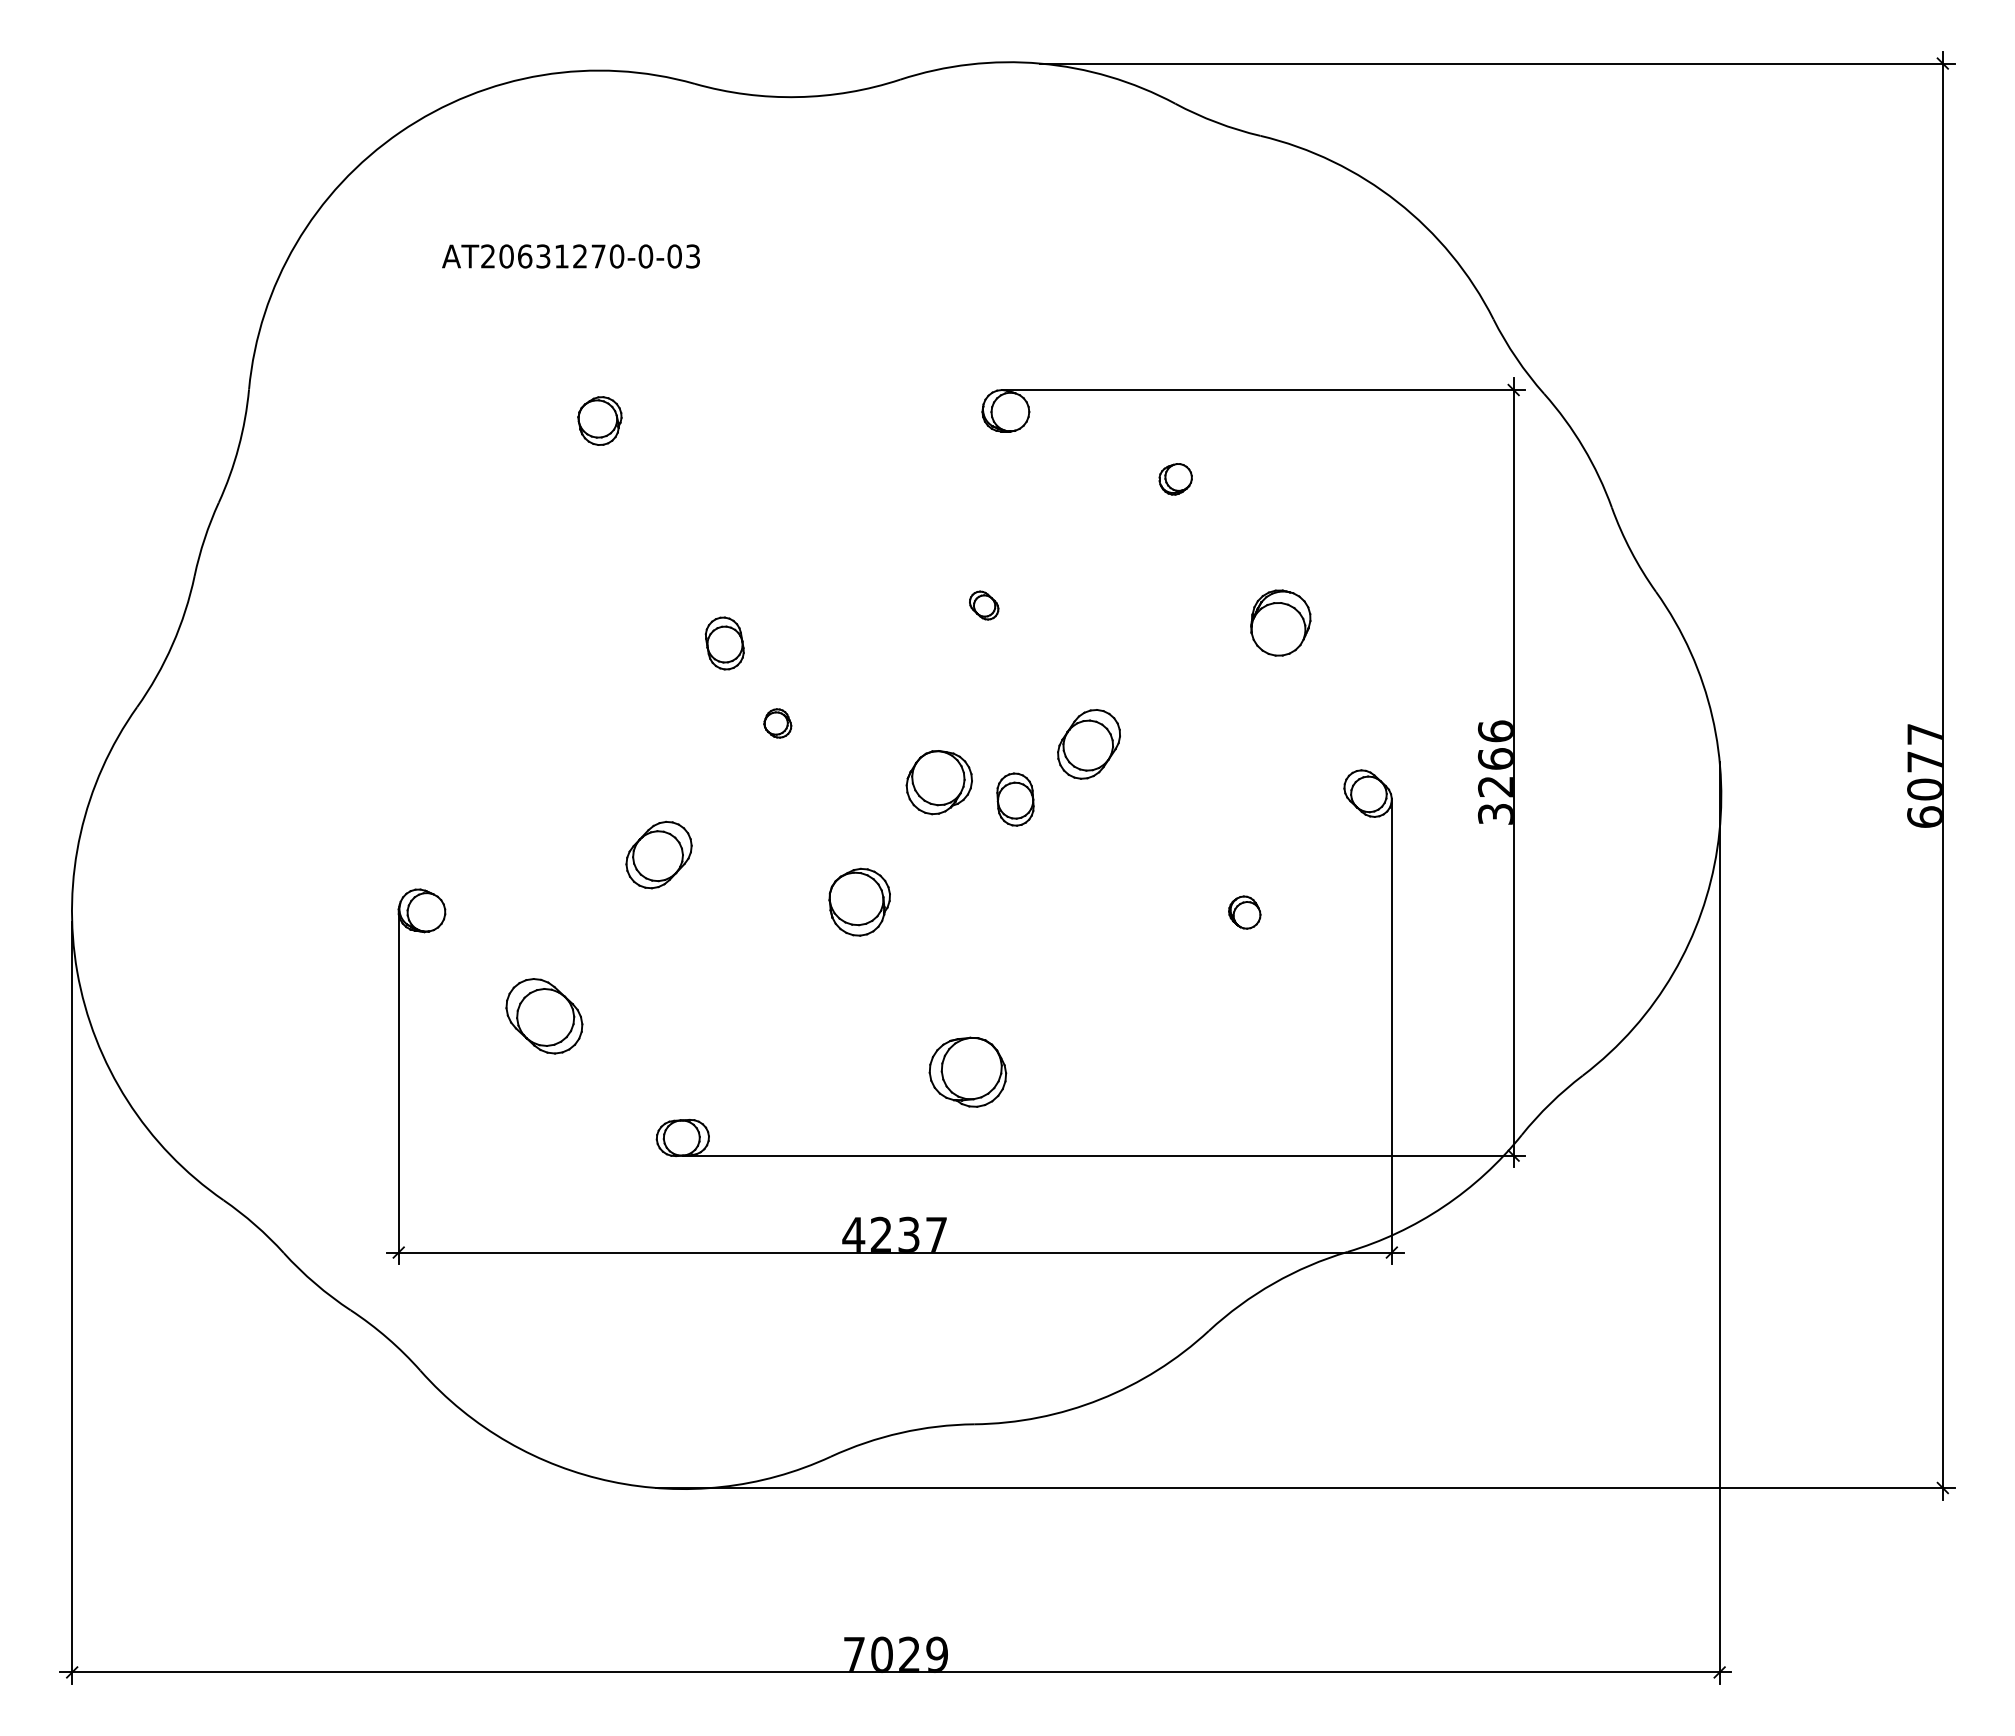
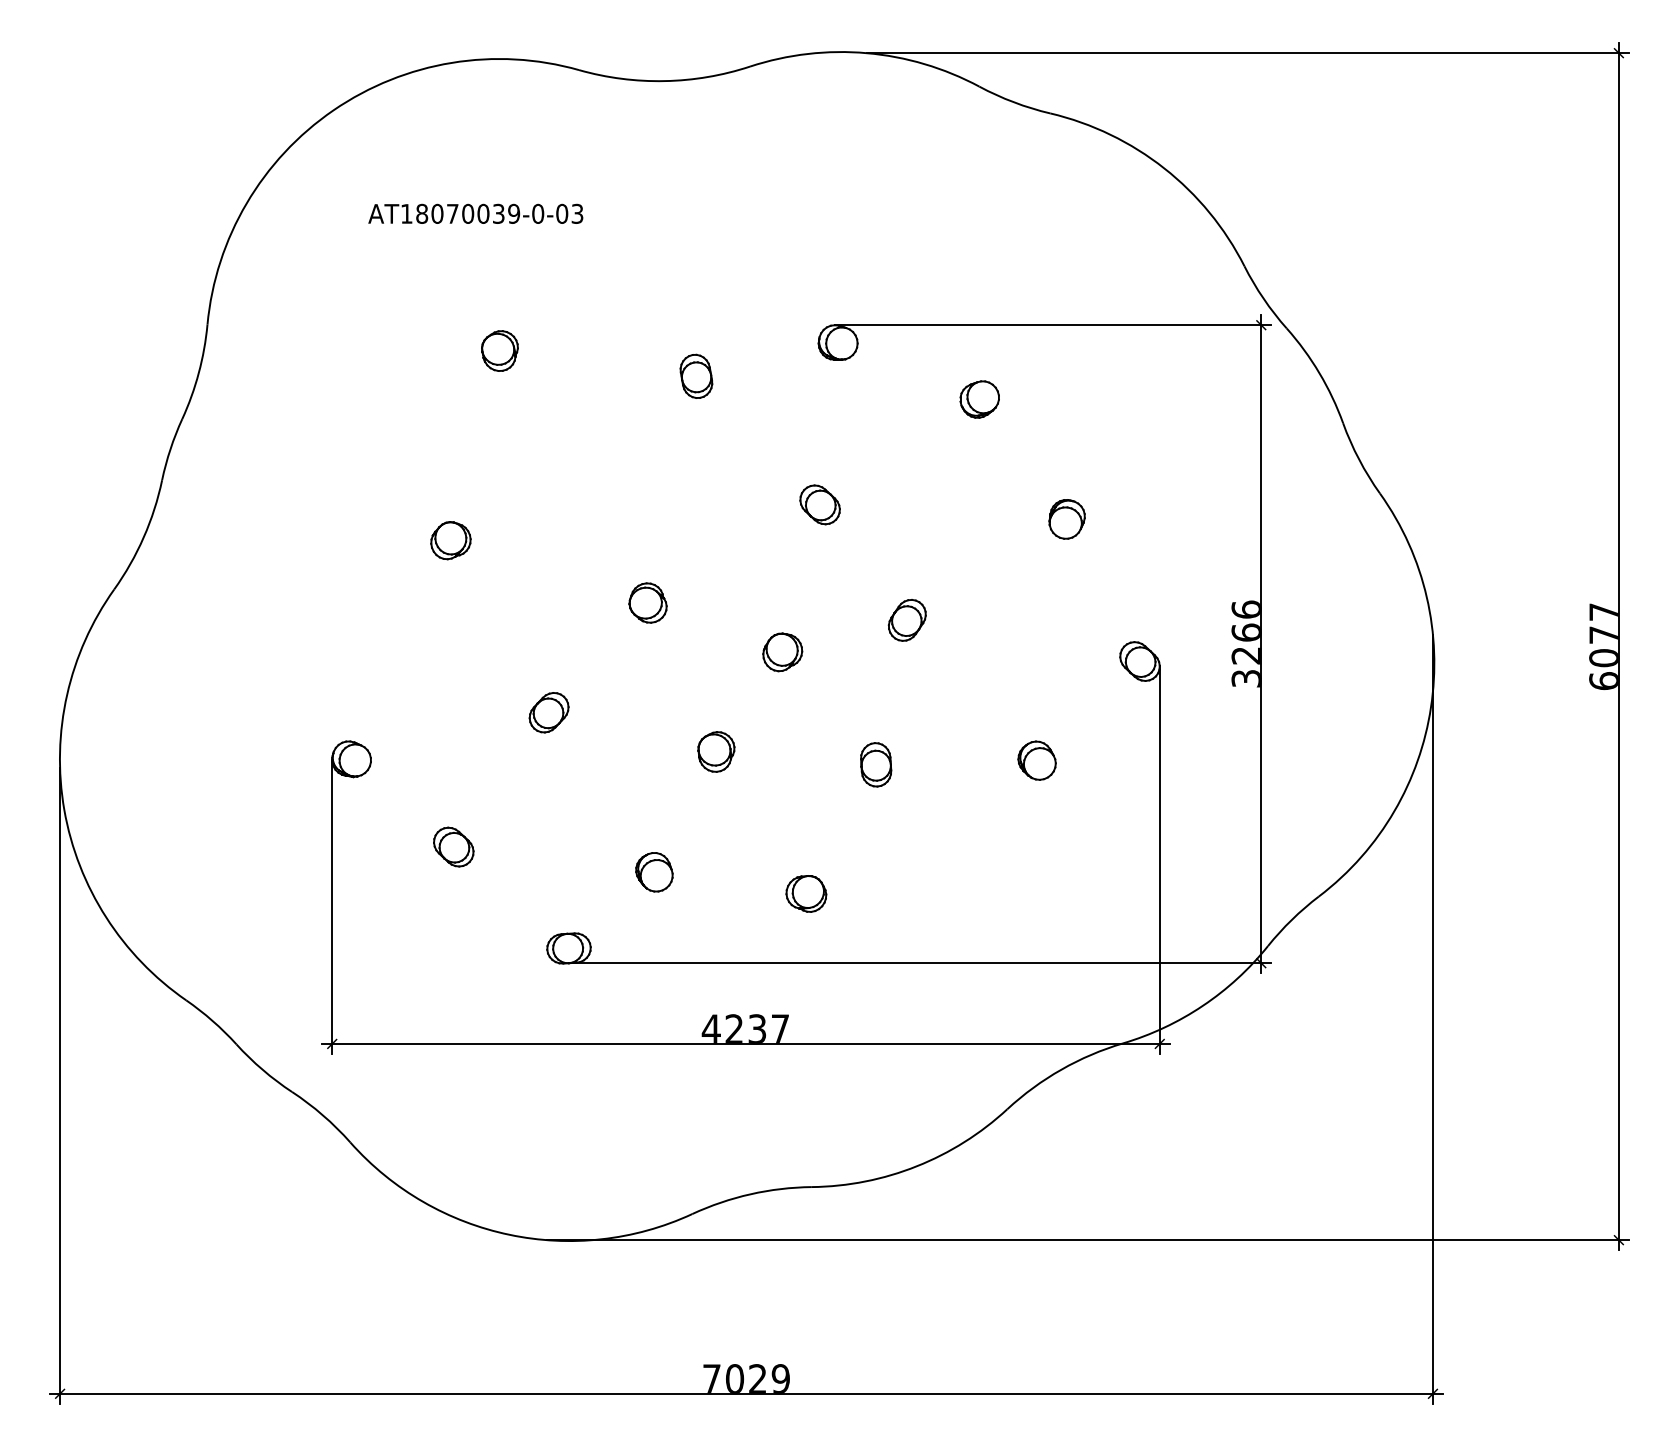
text: (552, 256) -> (460, 213), AT20631270-0-03 -> AT18070039-0-03
part: (1175, 479) -> (979, 399), size x1.43
part: (983, 605) -> (819, 504), size x1.67
part: (1280, 622) -> (1066, 518), size x0.71
part: (724, 643) -> (696, 376), moved
part: (540, 648) -> (450, 540), added
part: (777, 723) -> (647, 603), size x1.67
part: (1088, 743) -> (906, 619), size x0.71
part: (939, 782) -> (782, 652), size x0.71
part: (1015, 799) -> (876, 764), moved
part: (658, 854) -> (548, 712), size x0.71
part: (859, 901) -> (716, 751), size x0.71
part: (1244, 912) -> (1036, 760), size x1.43
part: (544, 1016) -> (453, 847), size x0.62
part: (785, 1046) -> (654, 872), added
part: (967, 1072) -> (806, 893), size x0.62

